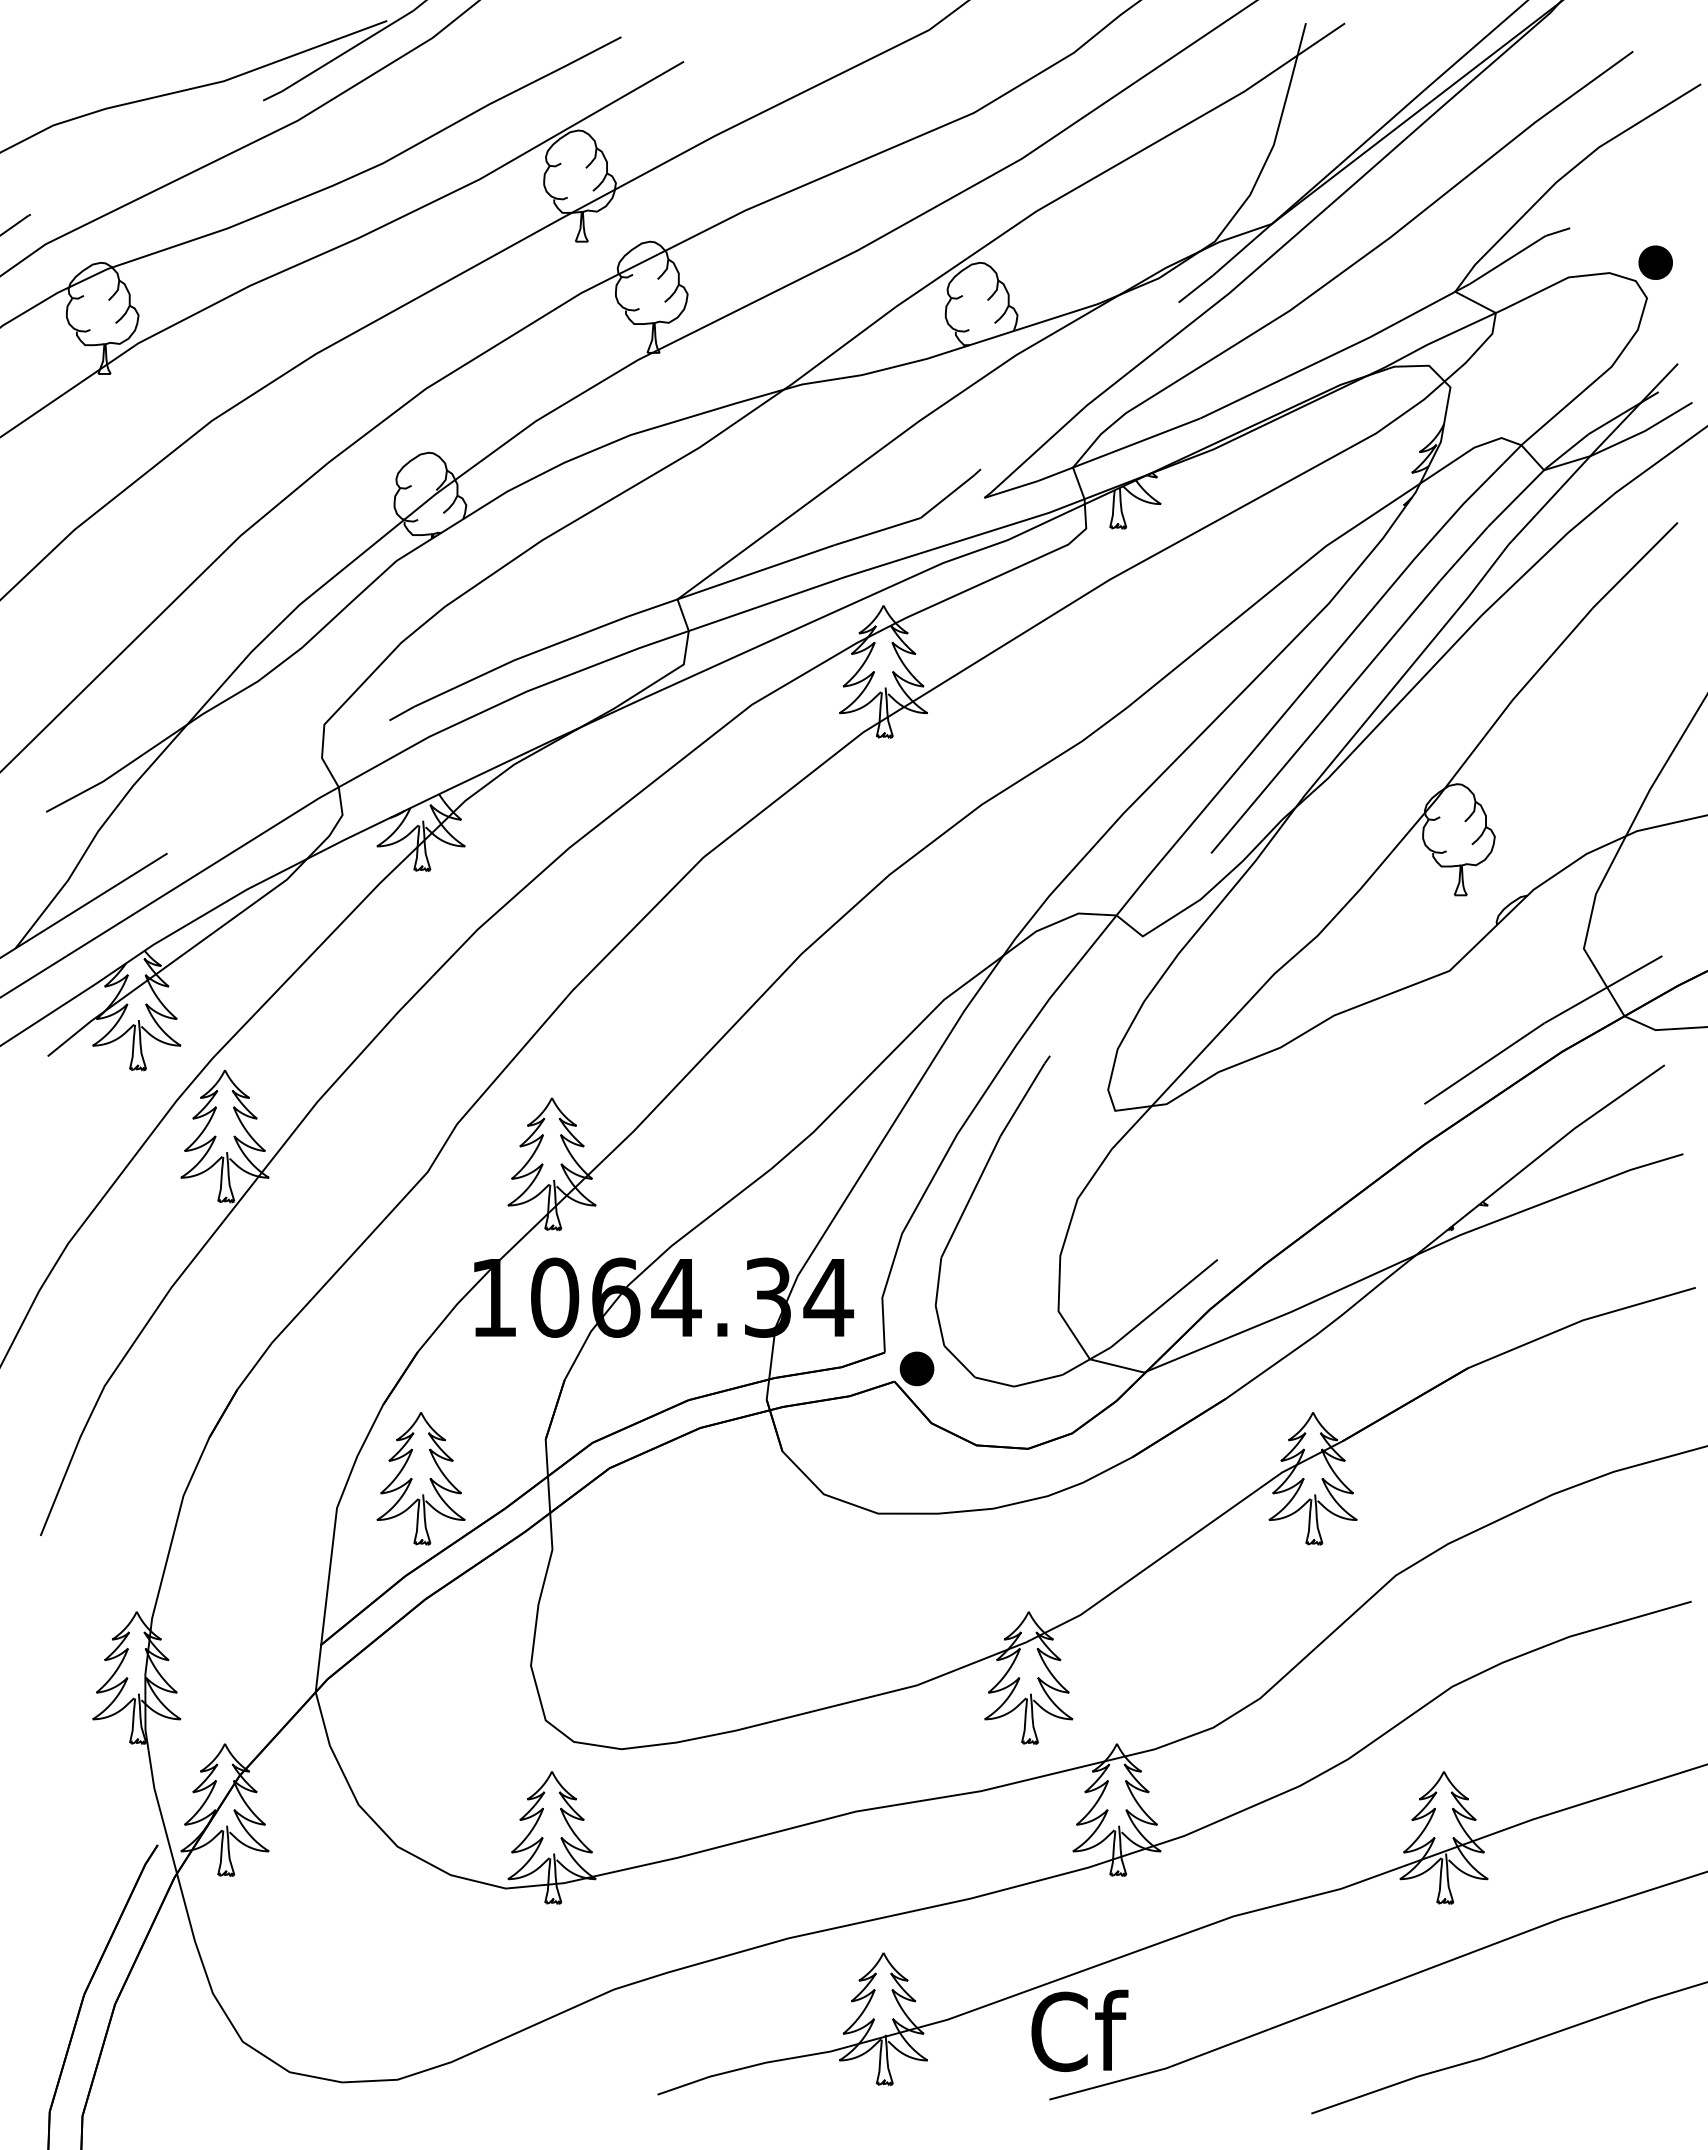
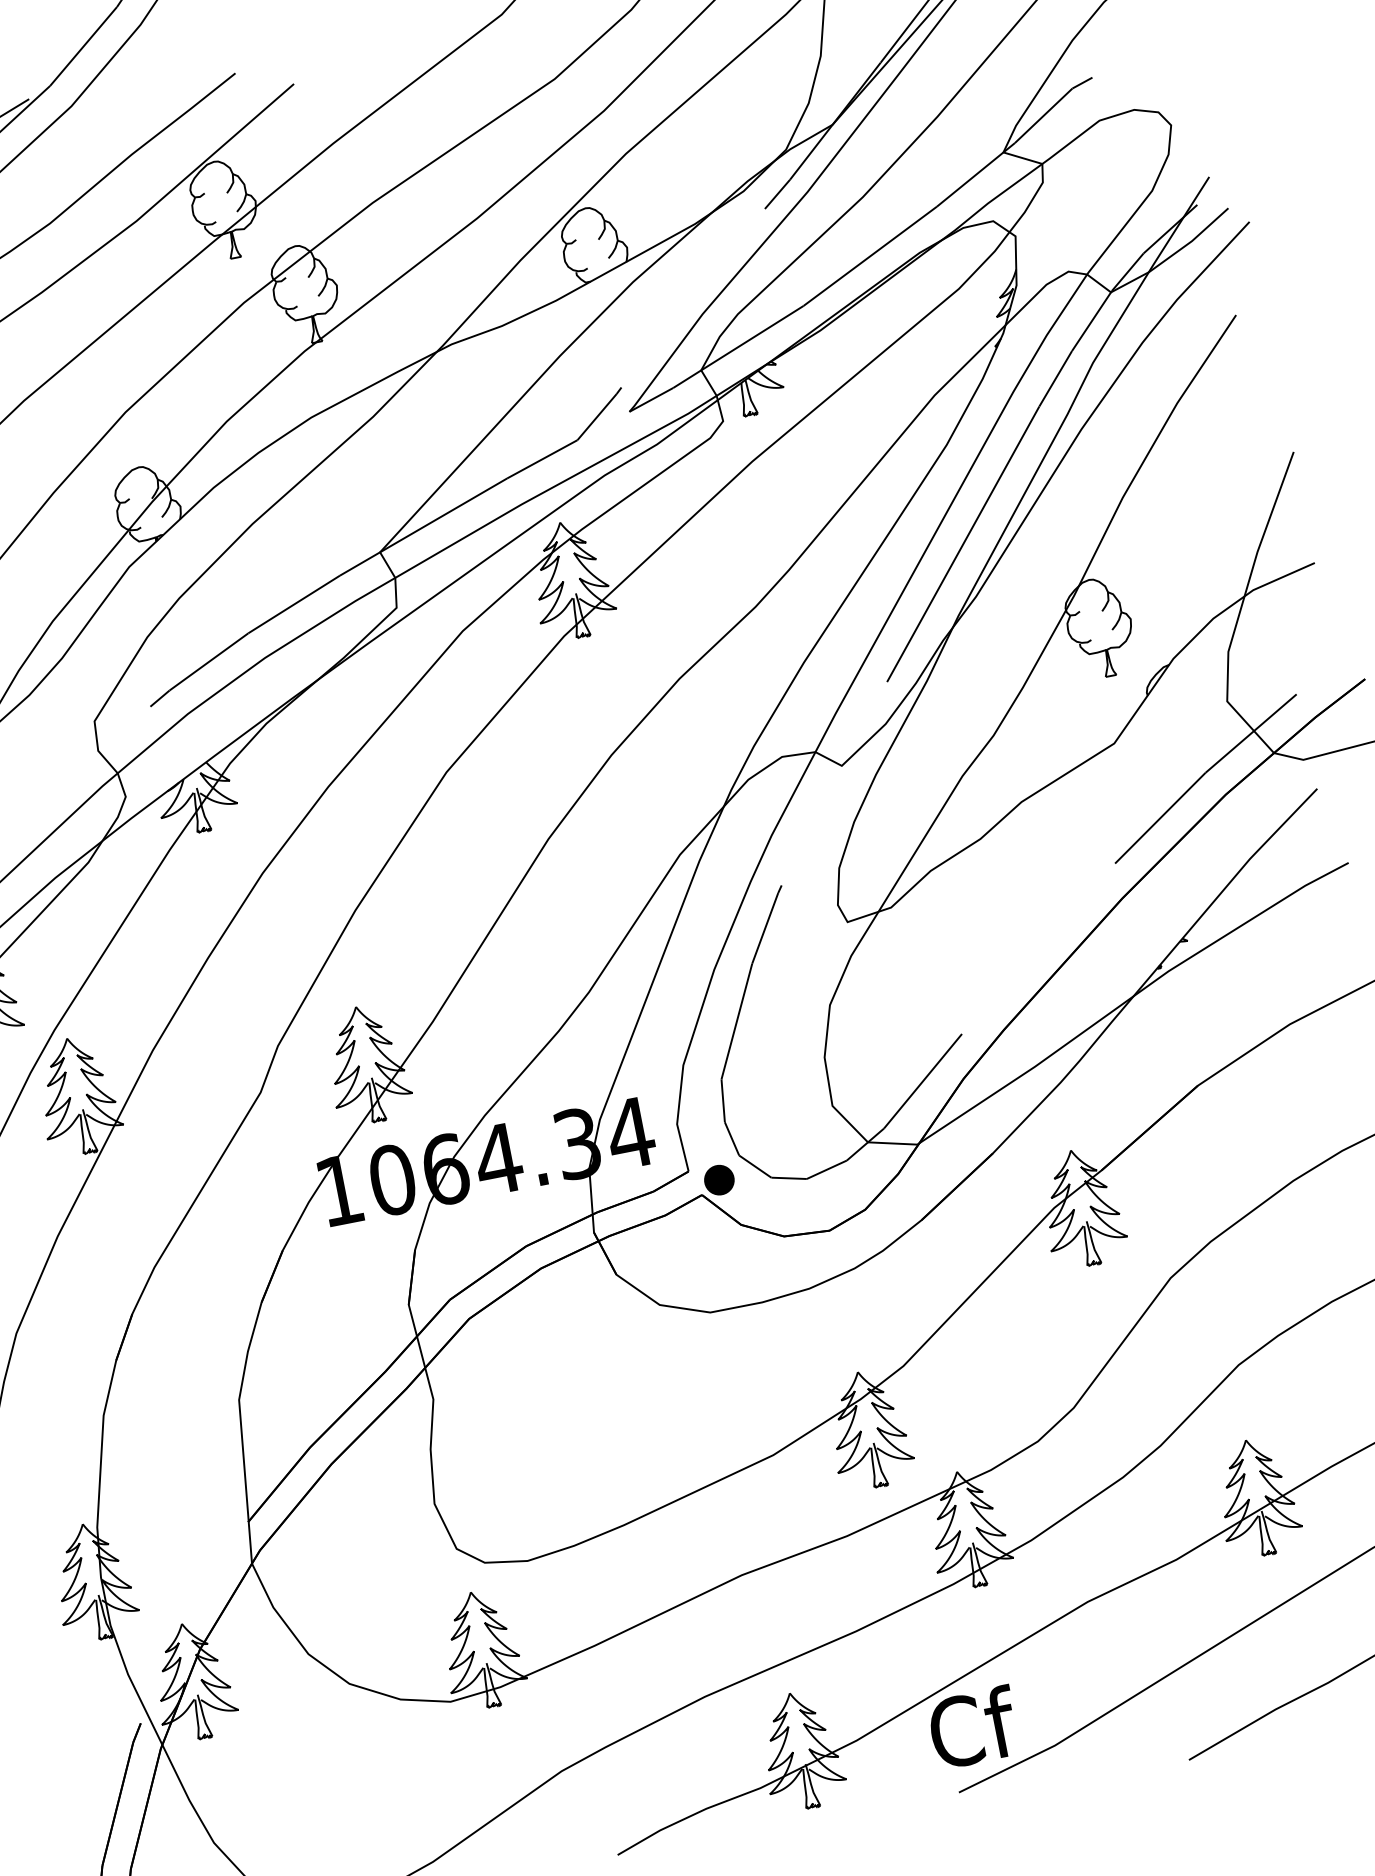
part: (1655, 262) -> (1172, 92), removed
part: (420, 1478) -> (306, 1360), removed

